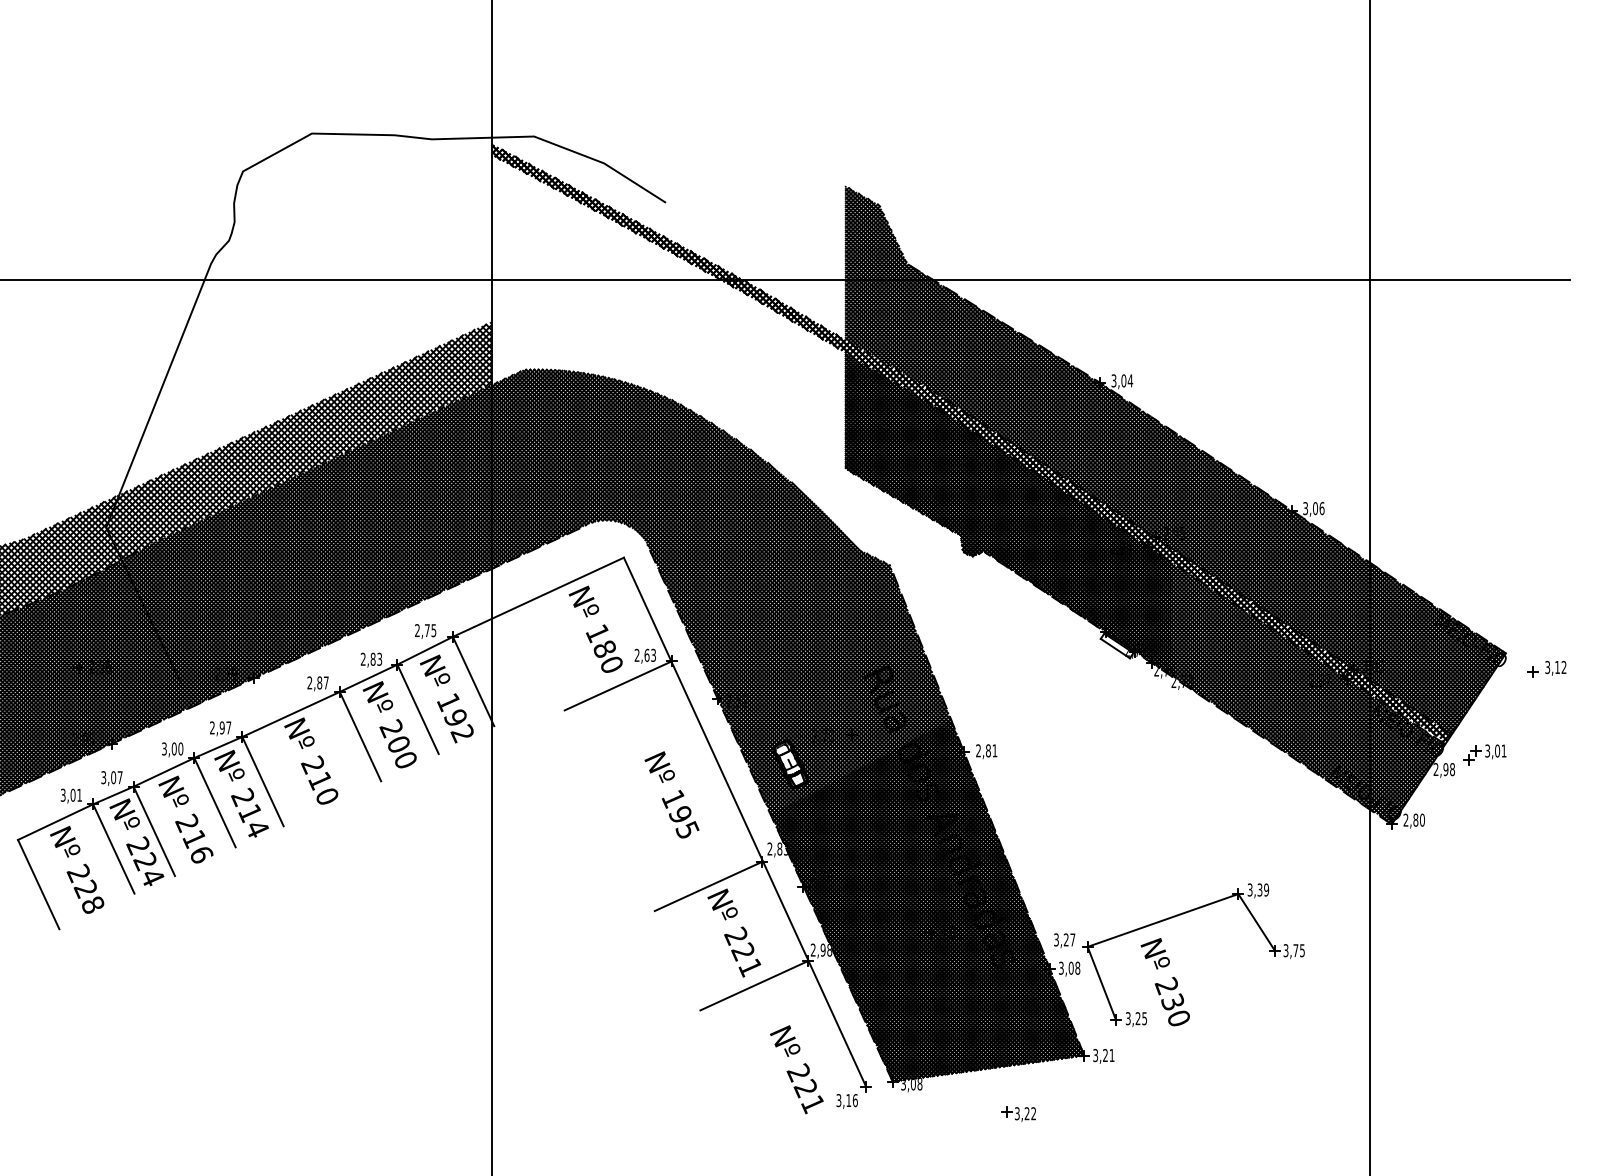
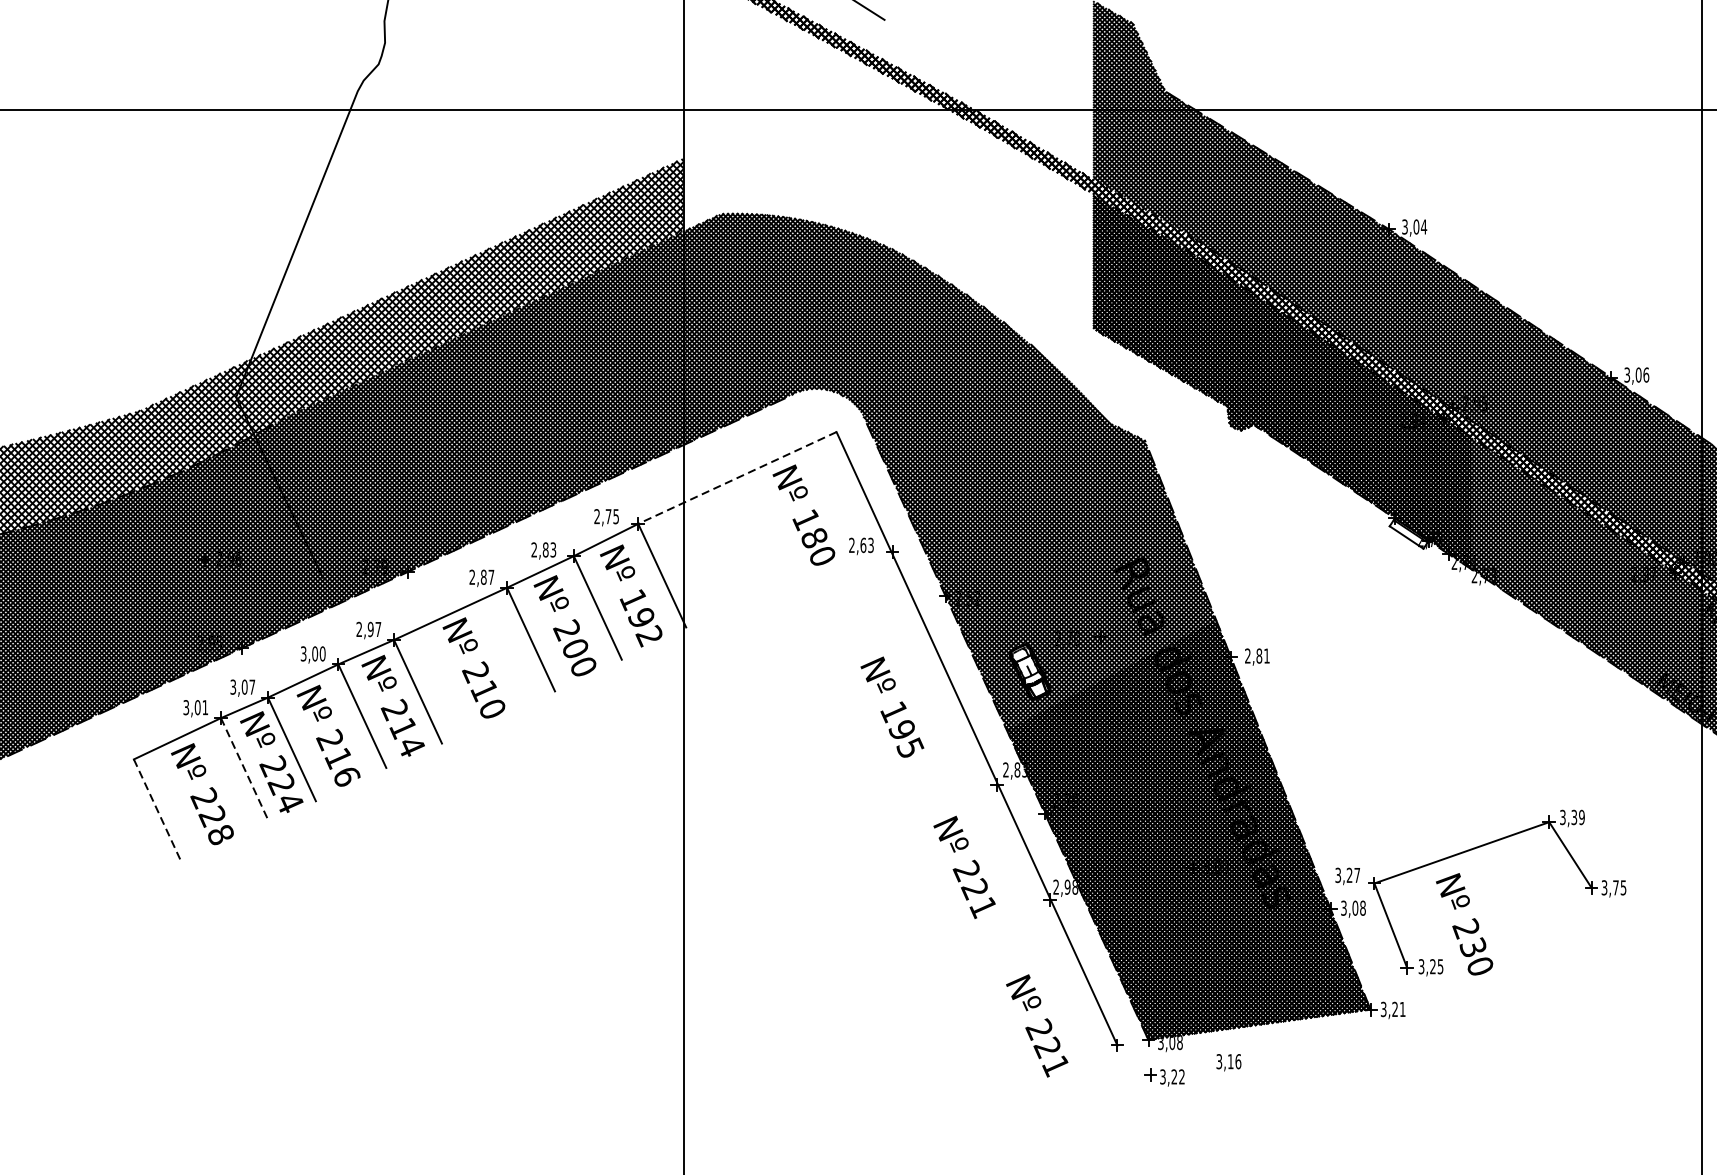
line: (537, 597) -> (736, 478), solid -> dashed
line: (617, 685) -> (829, 580), removed
line: (114, 849) -> (245, 770), solid -> dashed
line: (38, 885) -> (157, 812), solid -> dashed
line: (708, 886) -> (934, 813), removed
line: (754, 985) -> (988, 928), removed
text: (846, 1101) -> (1228, 1062), moved
part: (1018, 1114) -> (1164, 1077), moved

